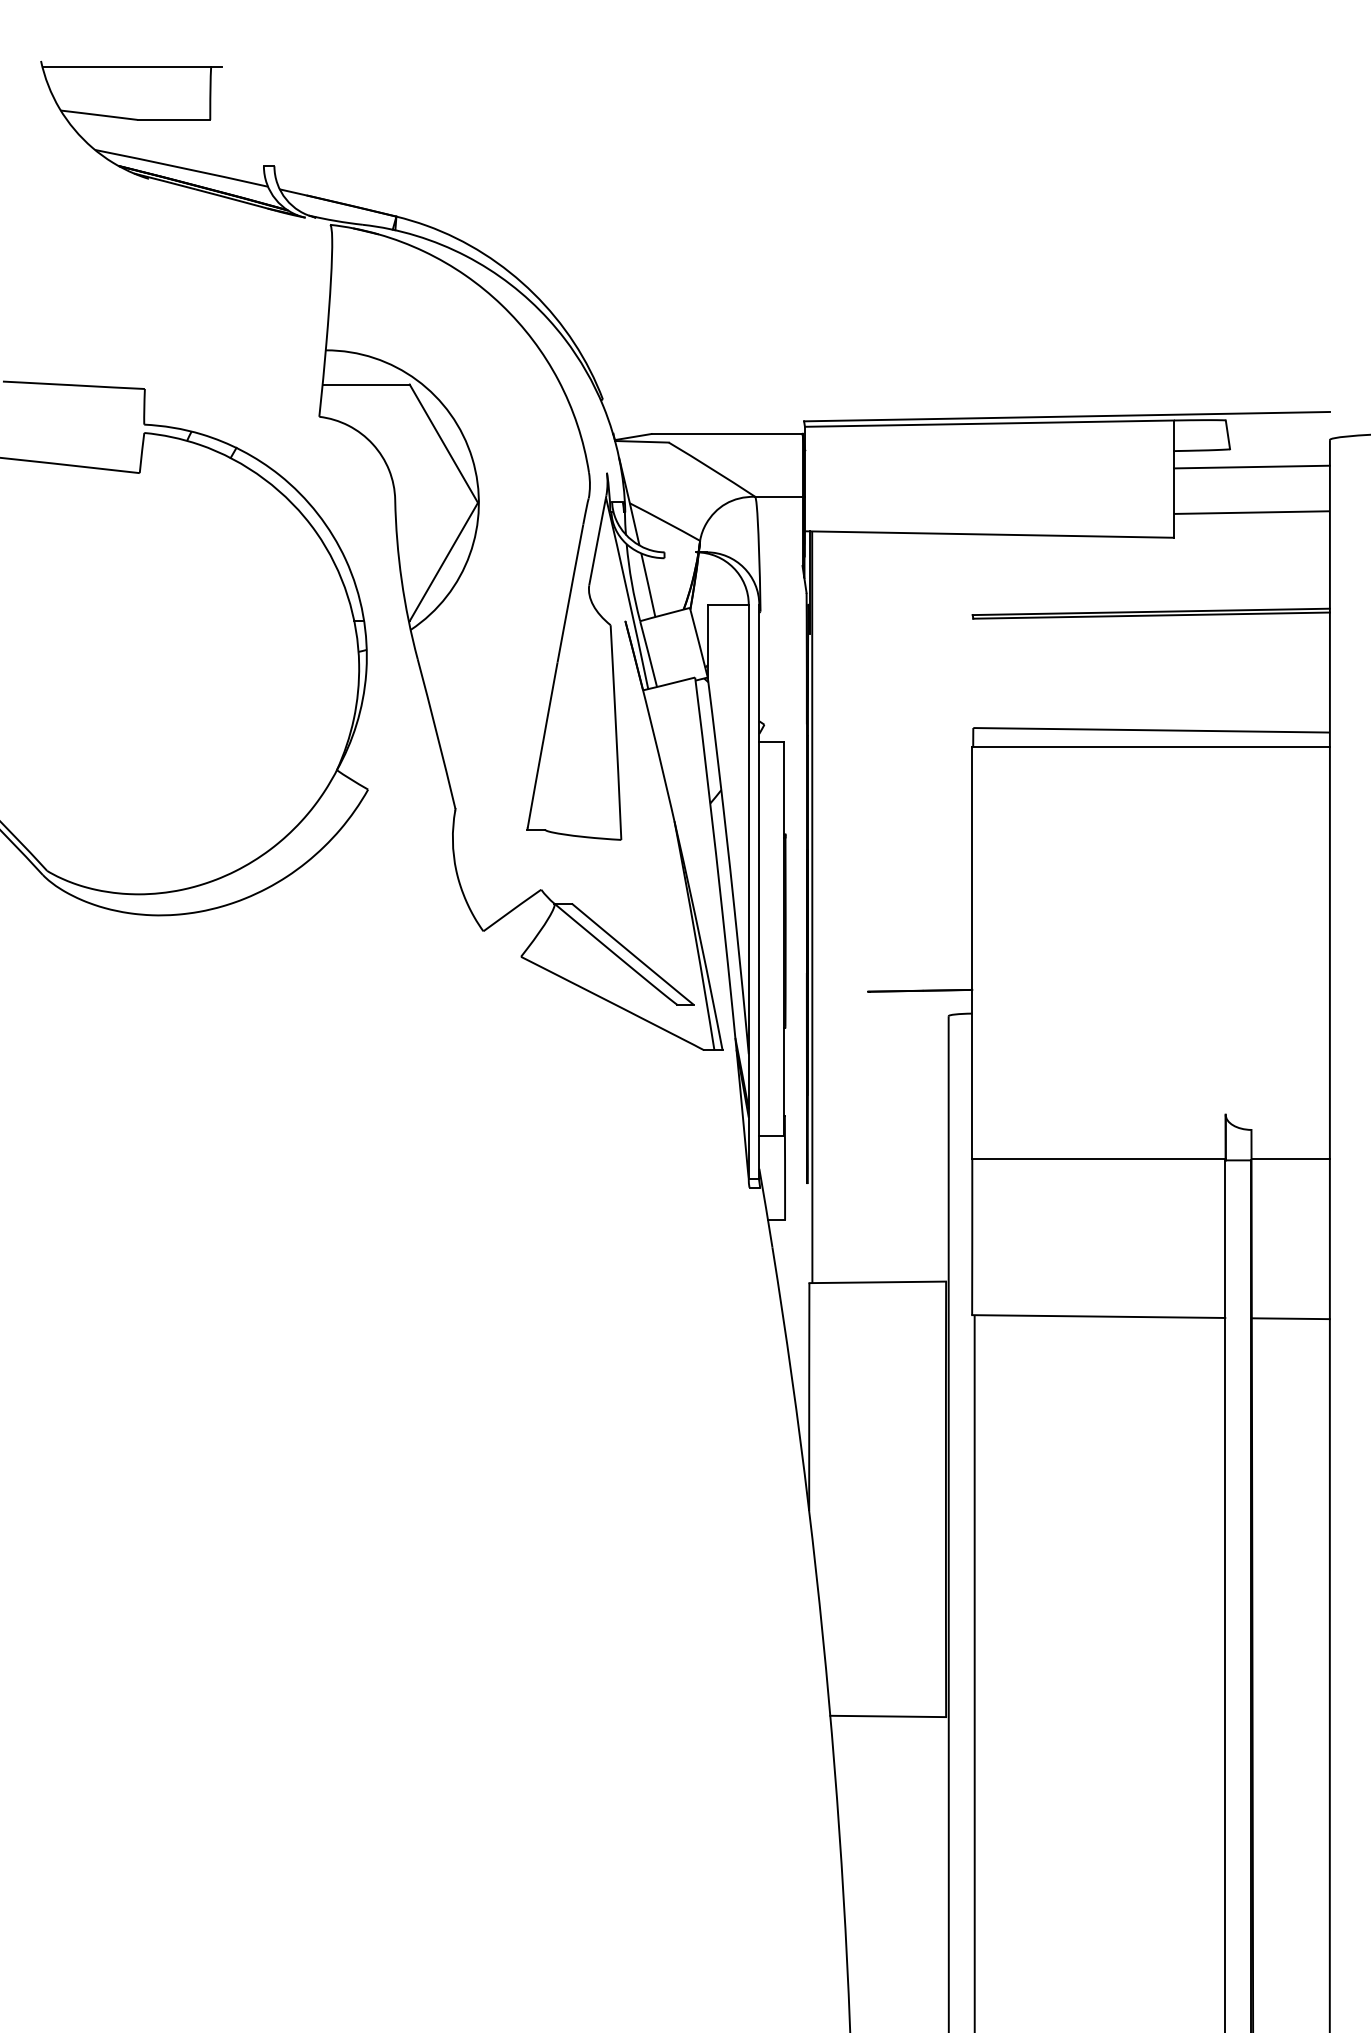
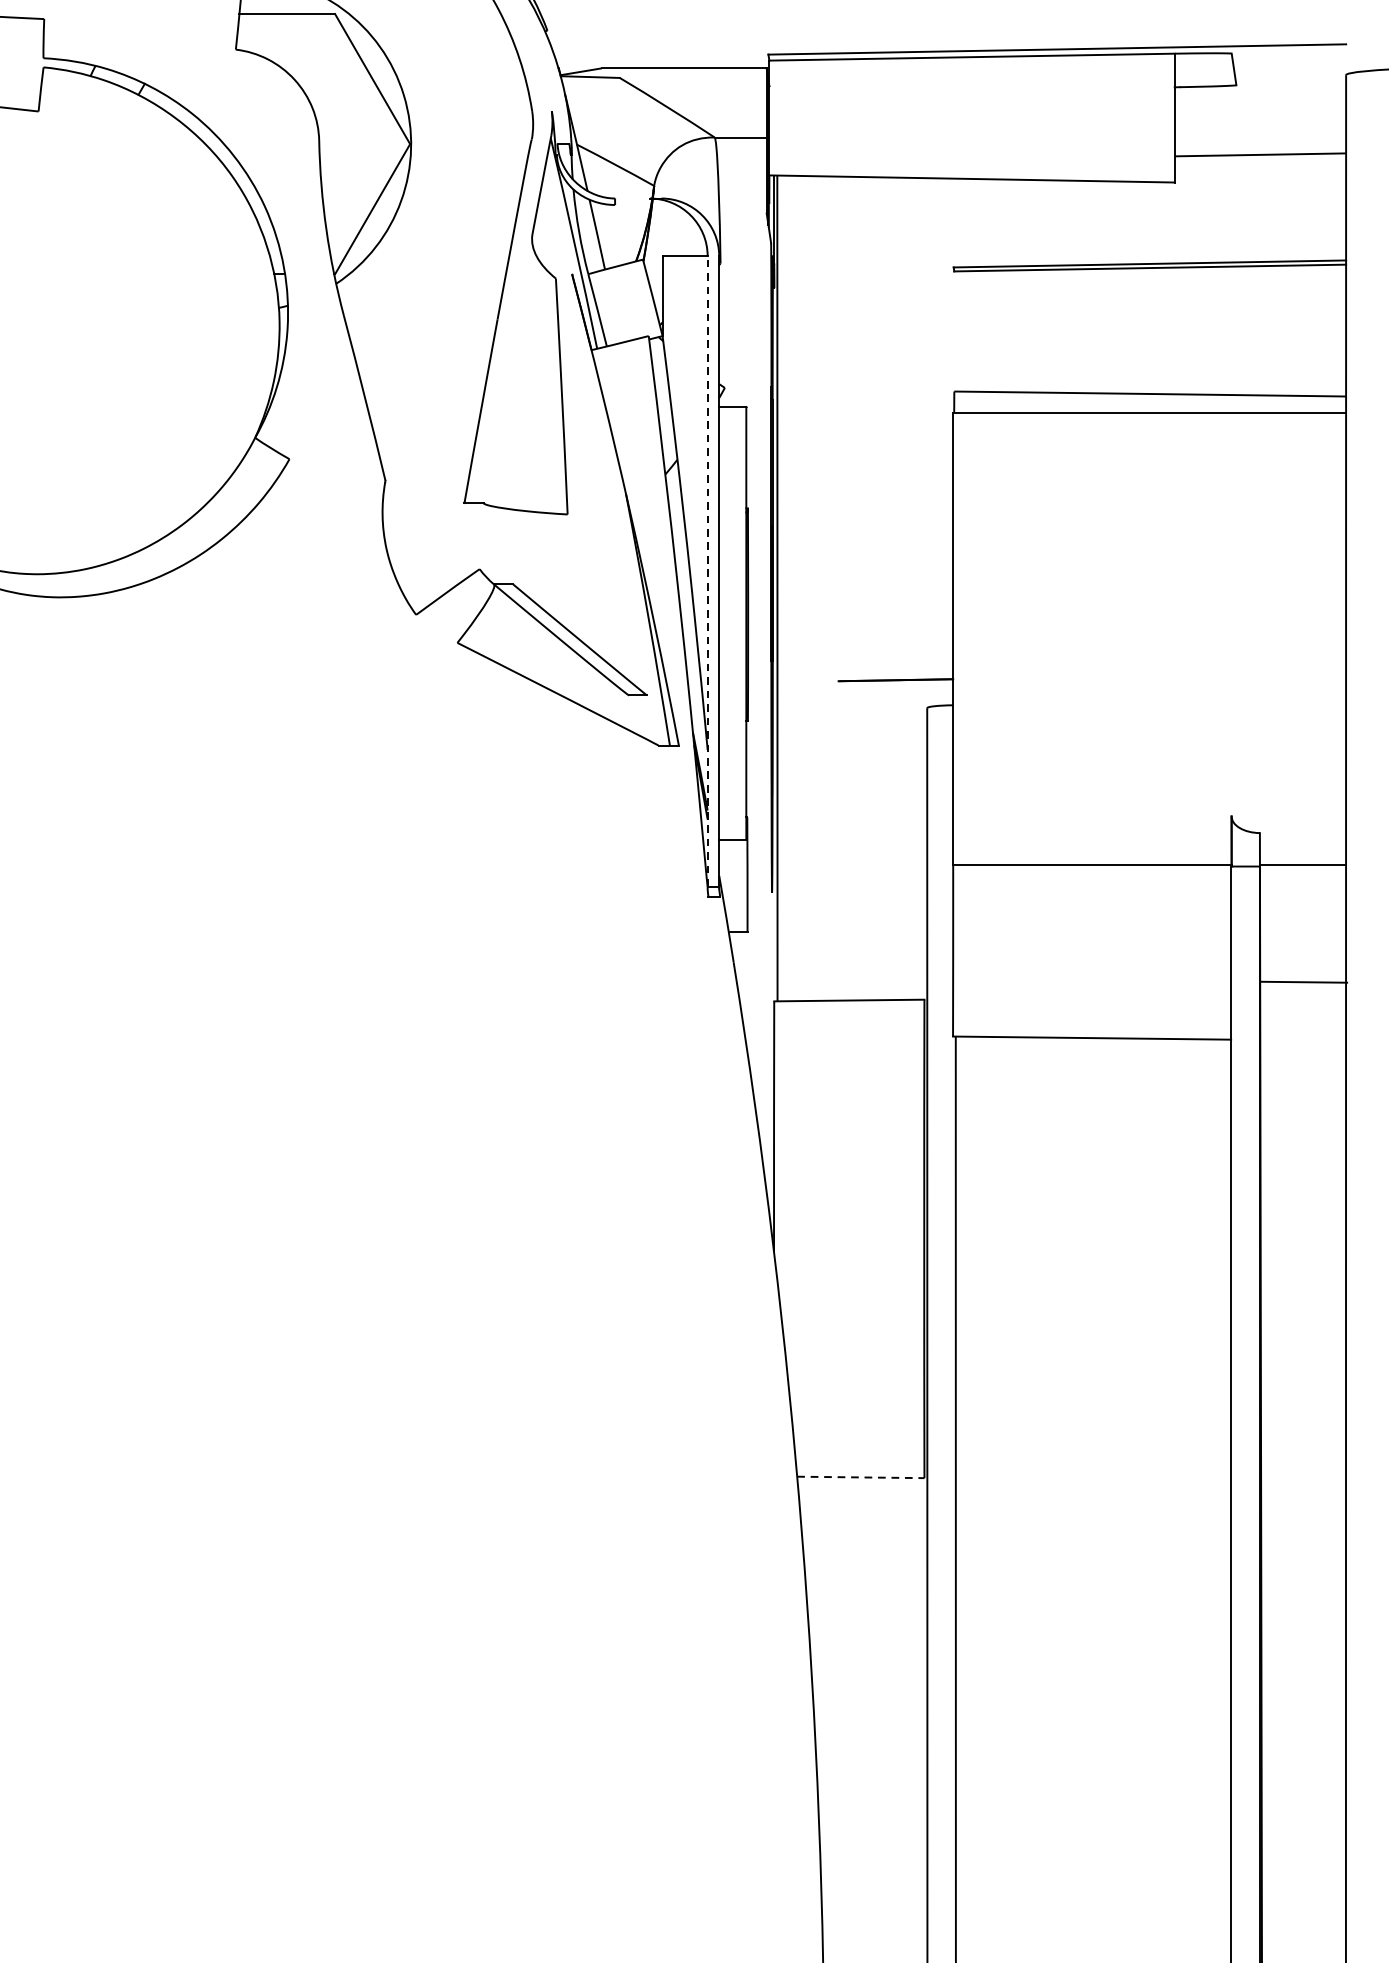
line: (1251, 466) -> (1259, 104), removed
line: (748, 891) -> (707, 571), solid -> dashed
line: (1290, 1318) -> (1303, 982), moved
line: (888, 1716) -> (861, 1477), solid -> dashed

